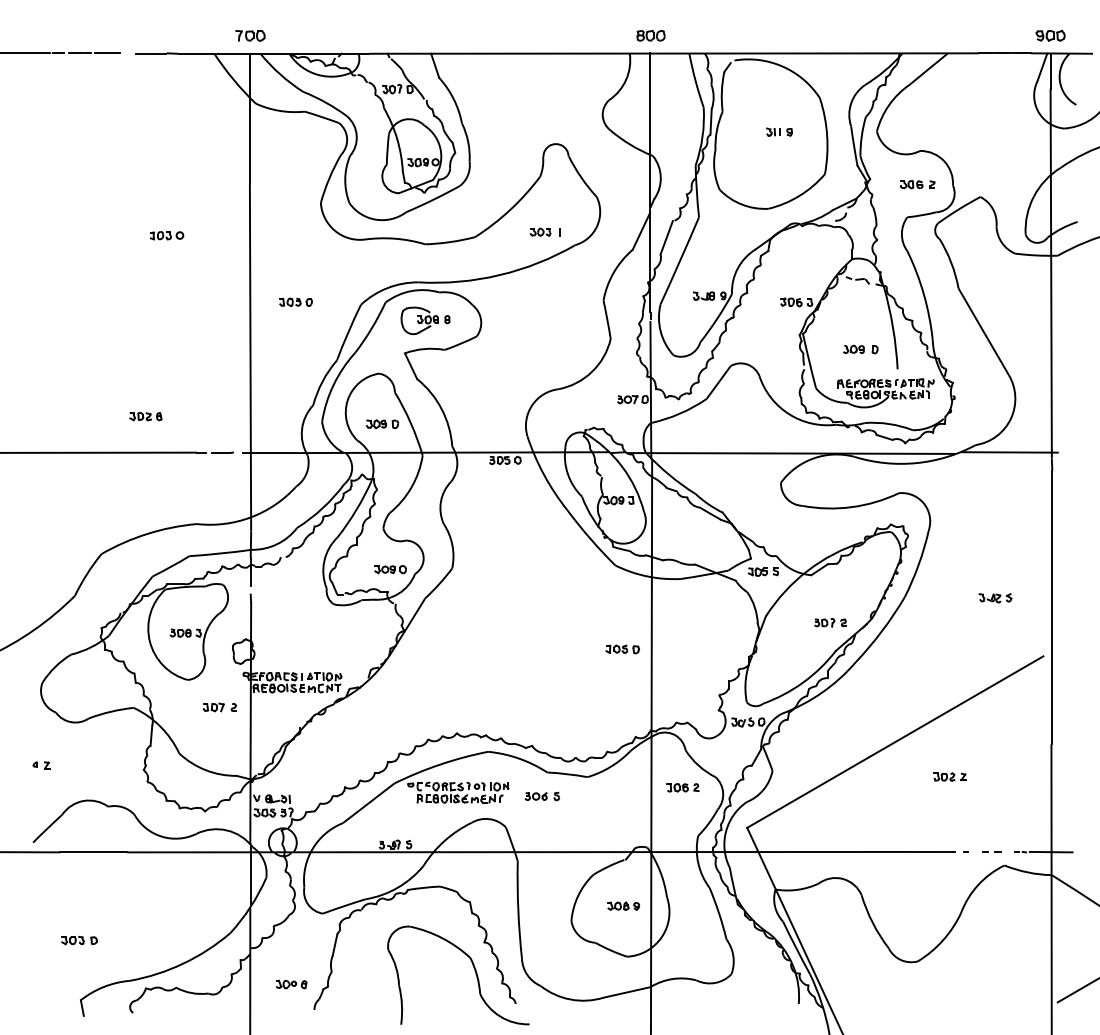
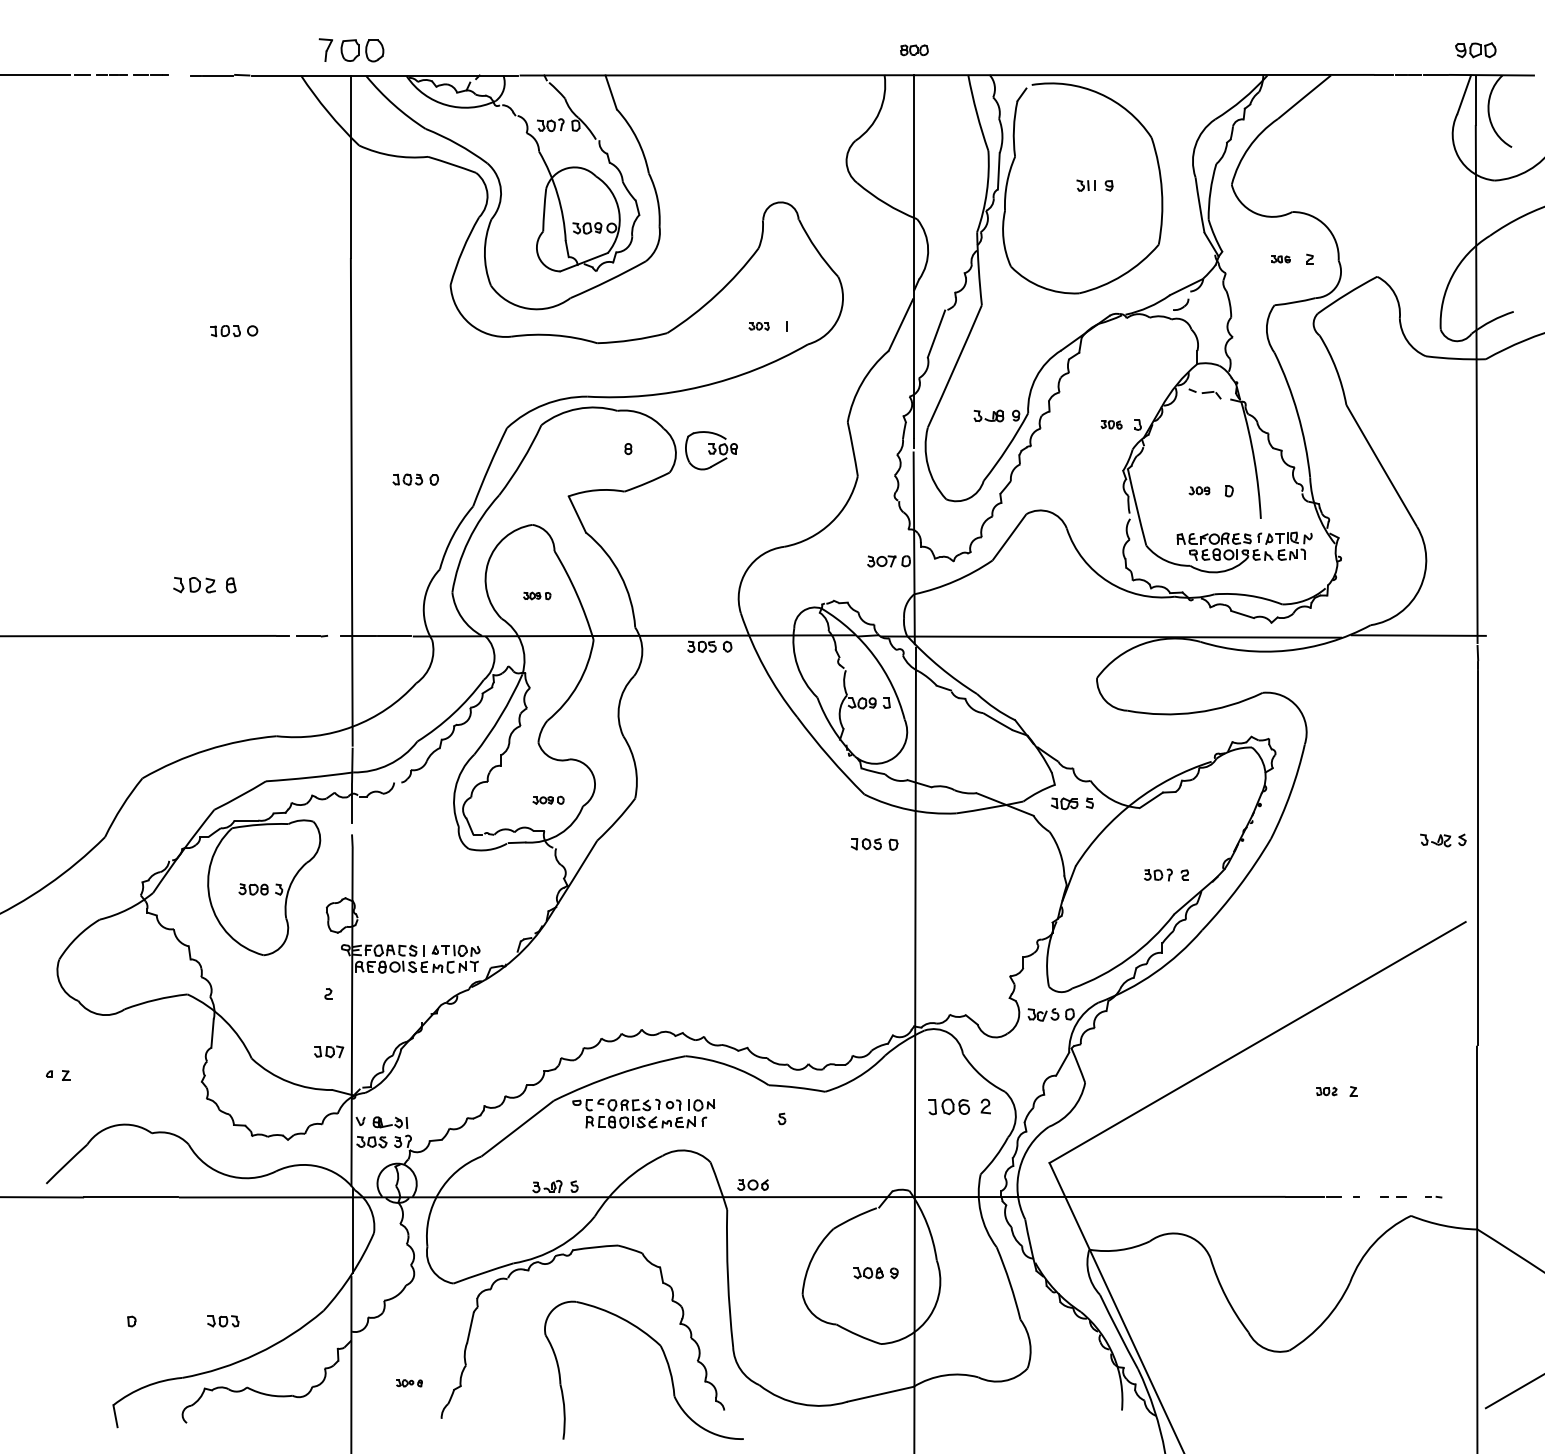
part: (250, 35) -> (351, 50), size x1.6
part: (651, 35) -> (914, 50), size x0.7
part: (911, 184) -> (1280, 259), size x0.6
part: (540, 232) -> (758, 326), size x0.7
part: (295, 302) -> (415, 479), moved
part: (791, 302) -> (1111, 424), size x0.7
part: (419, 320) -> (711, 450), moved
part: (853, 349) -> (1199, 490), size x0.7
part: (145, 416) -> (204, 585), size x1.4
part: (382, 423) -> (537, 595), size x0.6
part: (390, 569) -> (548, 800), size x0.7
part: (995, 598) -> (1443, 840), moved
part: (622, 649) -> (874, 844), moved
part: (214, 707) -> (329, 1051), moved
part: (944, 776) -> (1326, 1091), size x0.7
part: (683, 787) -> (959, 1106), size x1.4
part: (535, 796) -> (752, 1184), moved
line: (1051, 851) -> (1476, 1196), removed
part: (73, 940) -> (223, 1321), moved
part: (291, 984) -> (409, 1383), size x0.6

